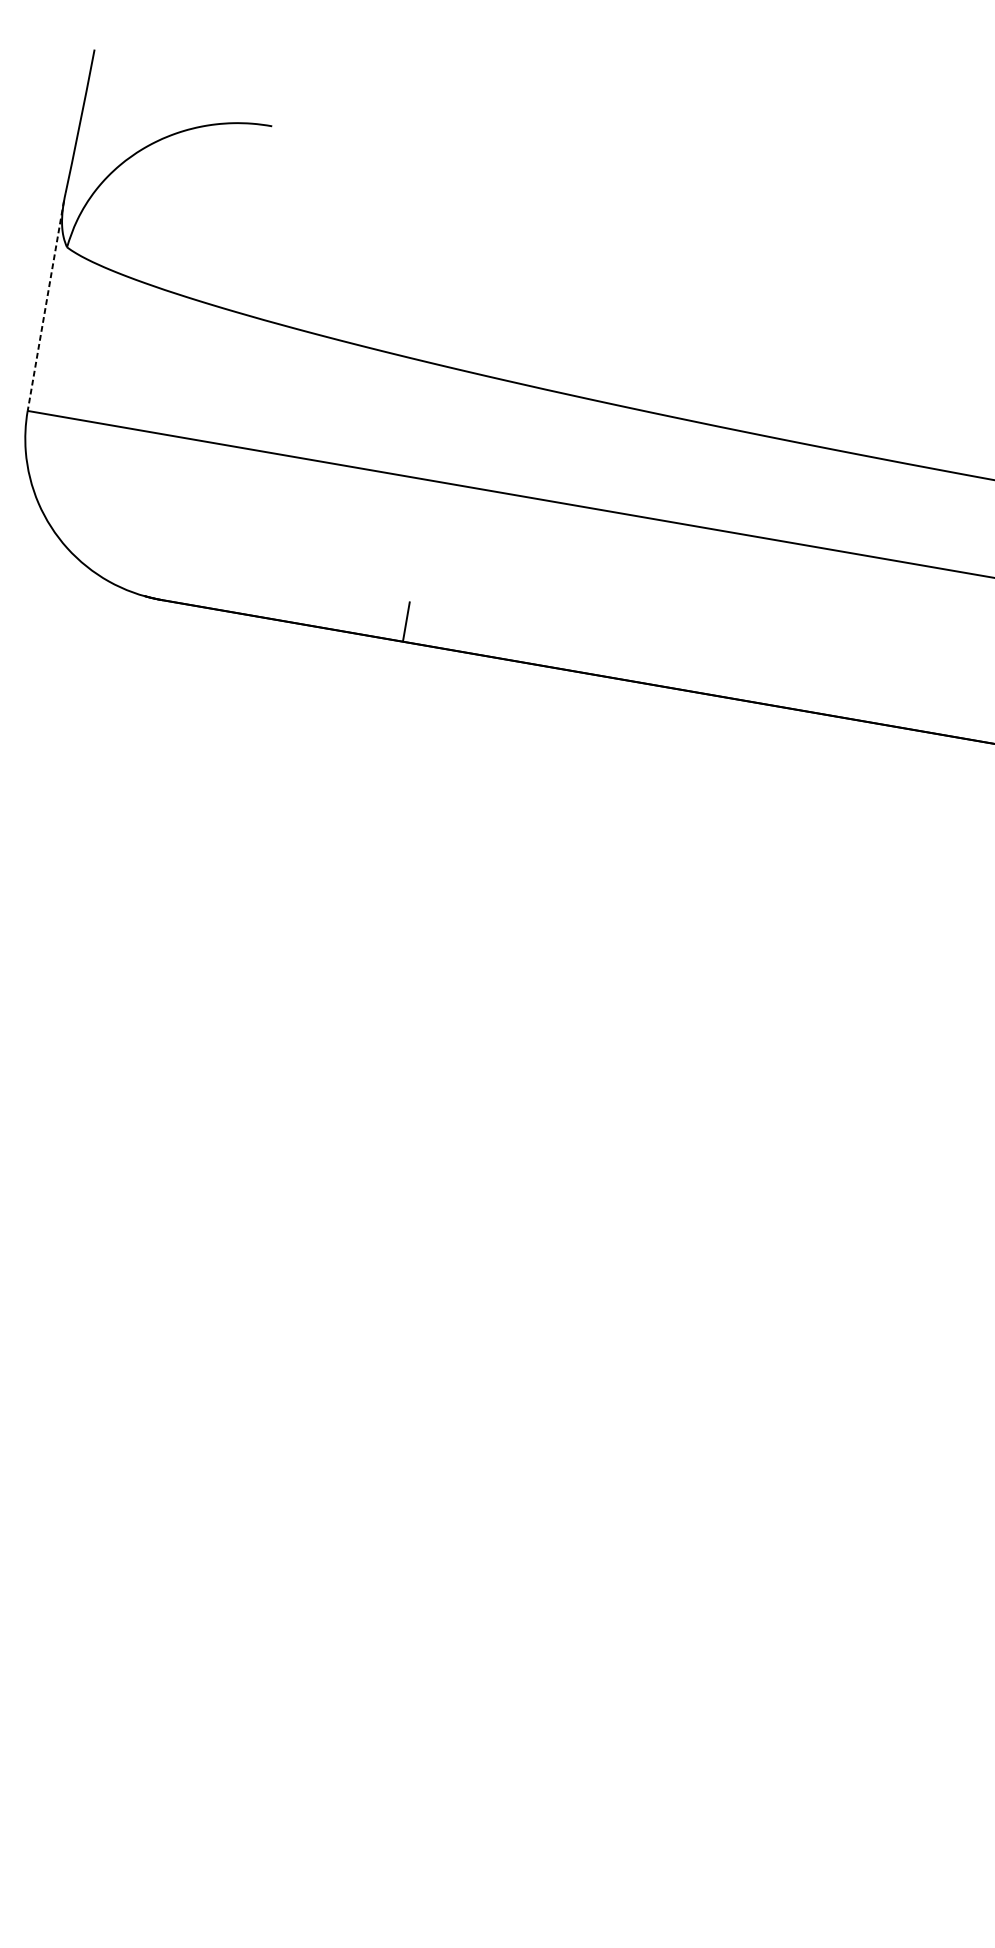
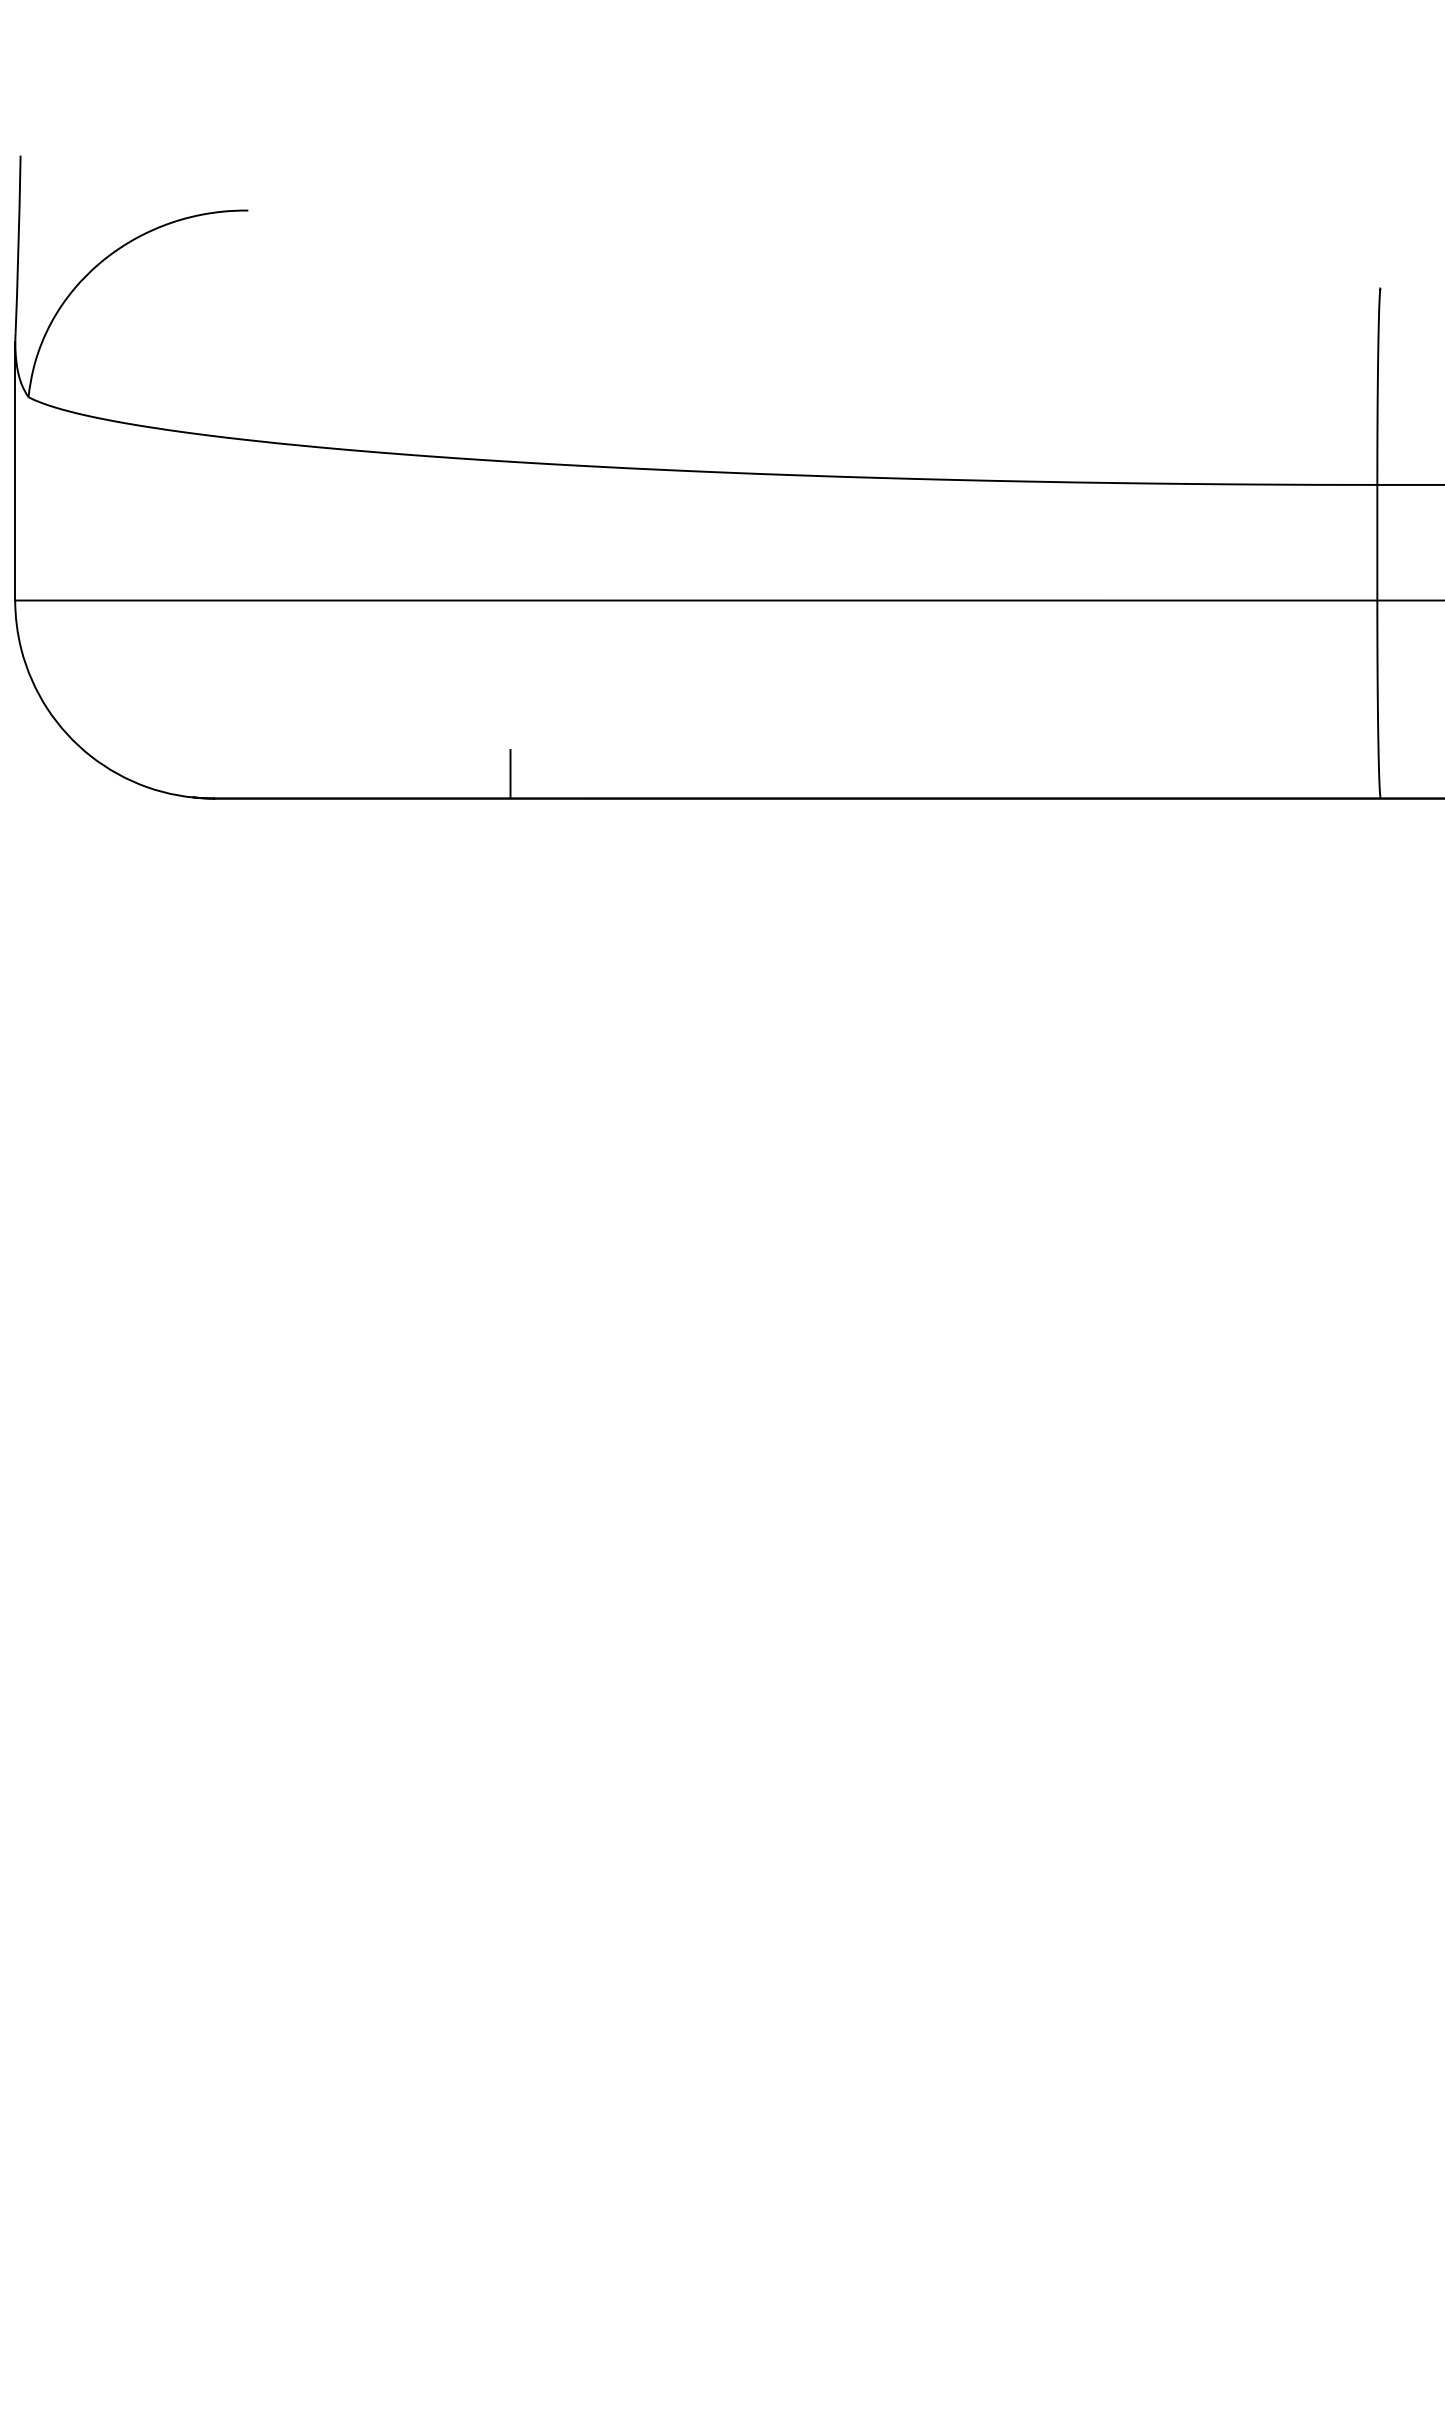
line: (46, 305) -> (15, 471), dashed -> solid

